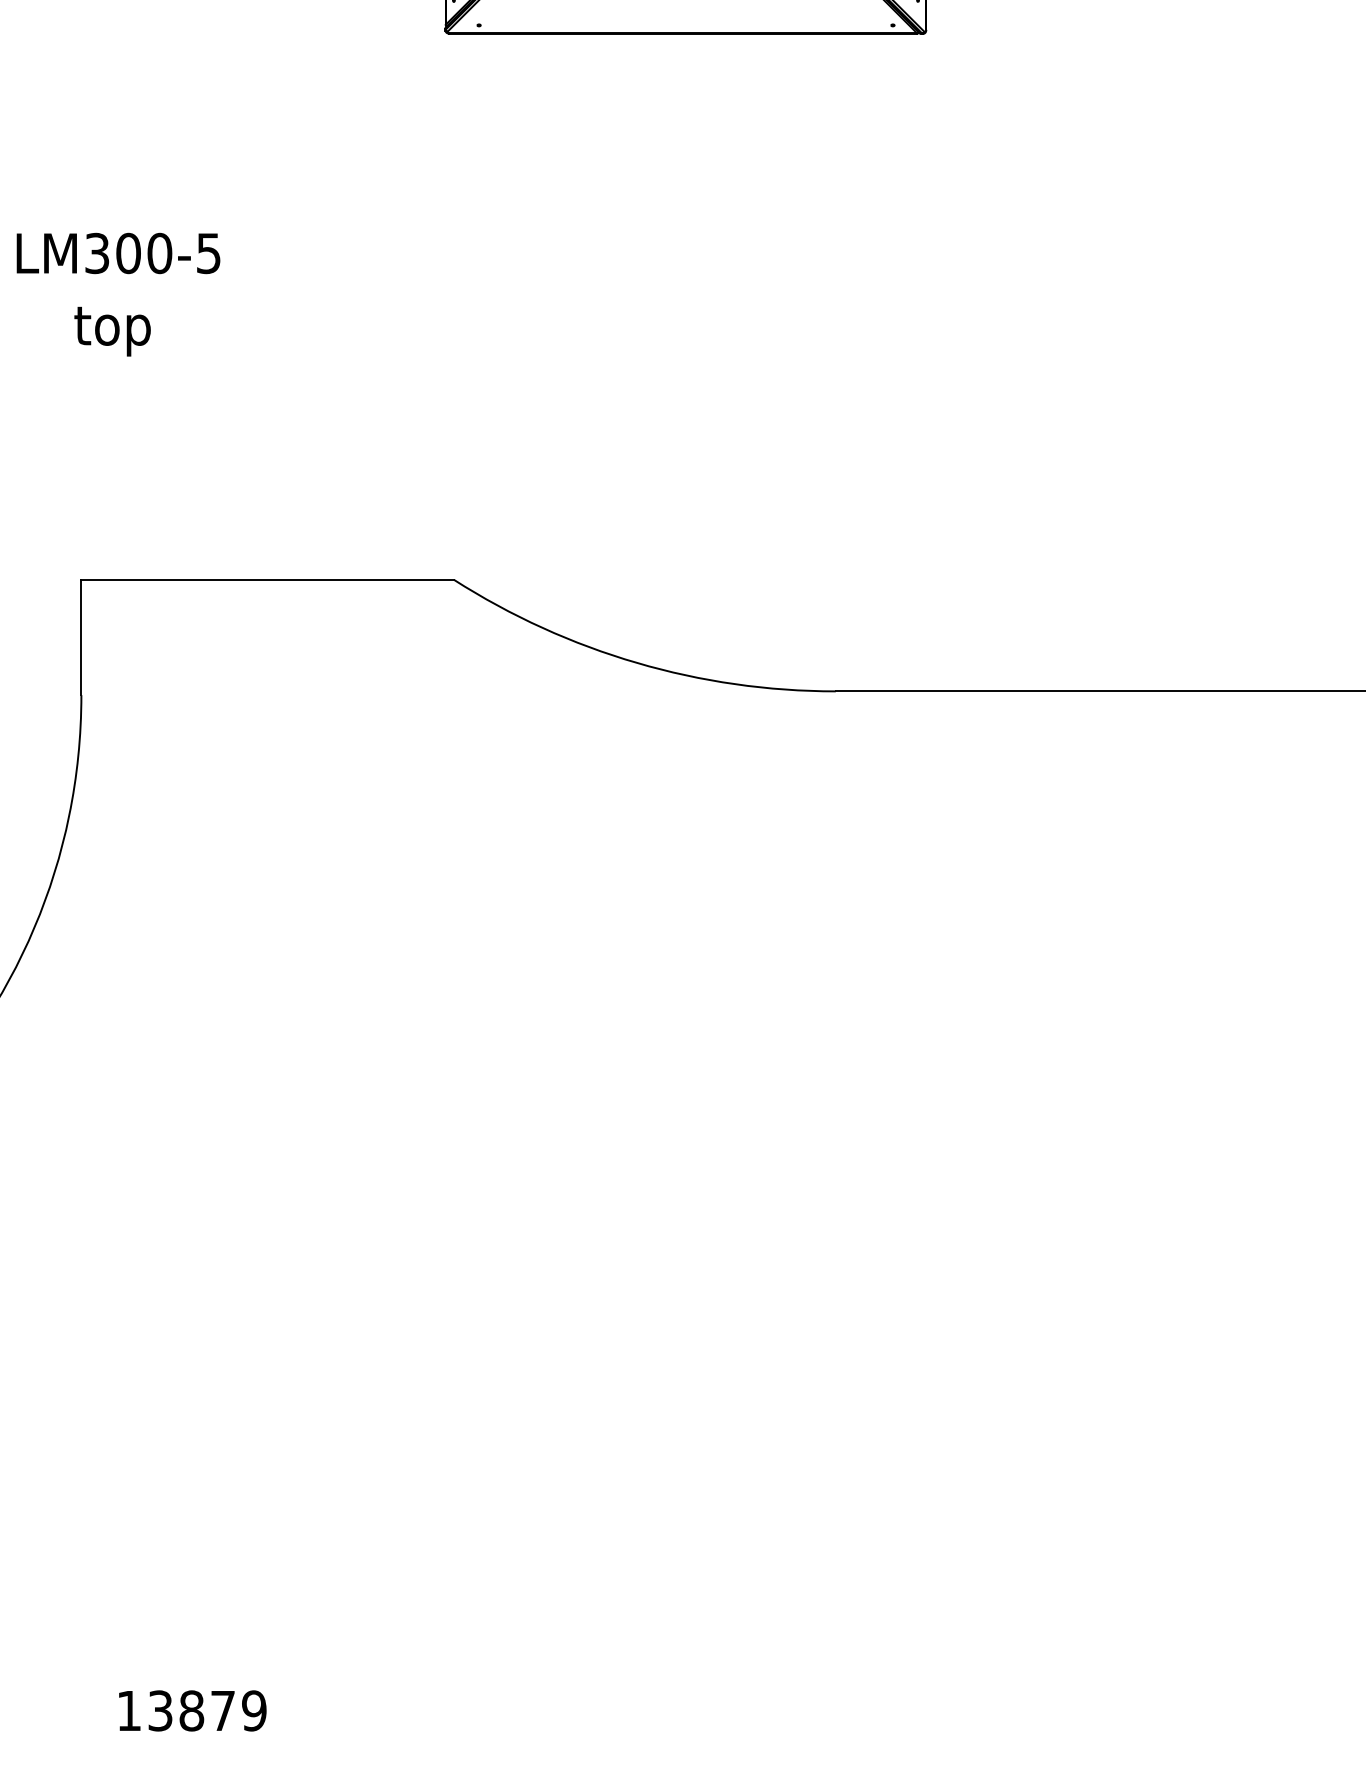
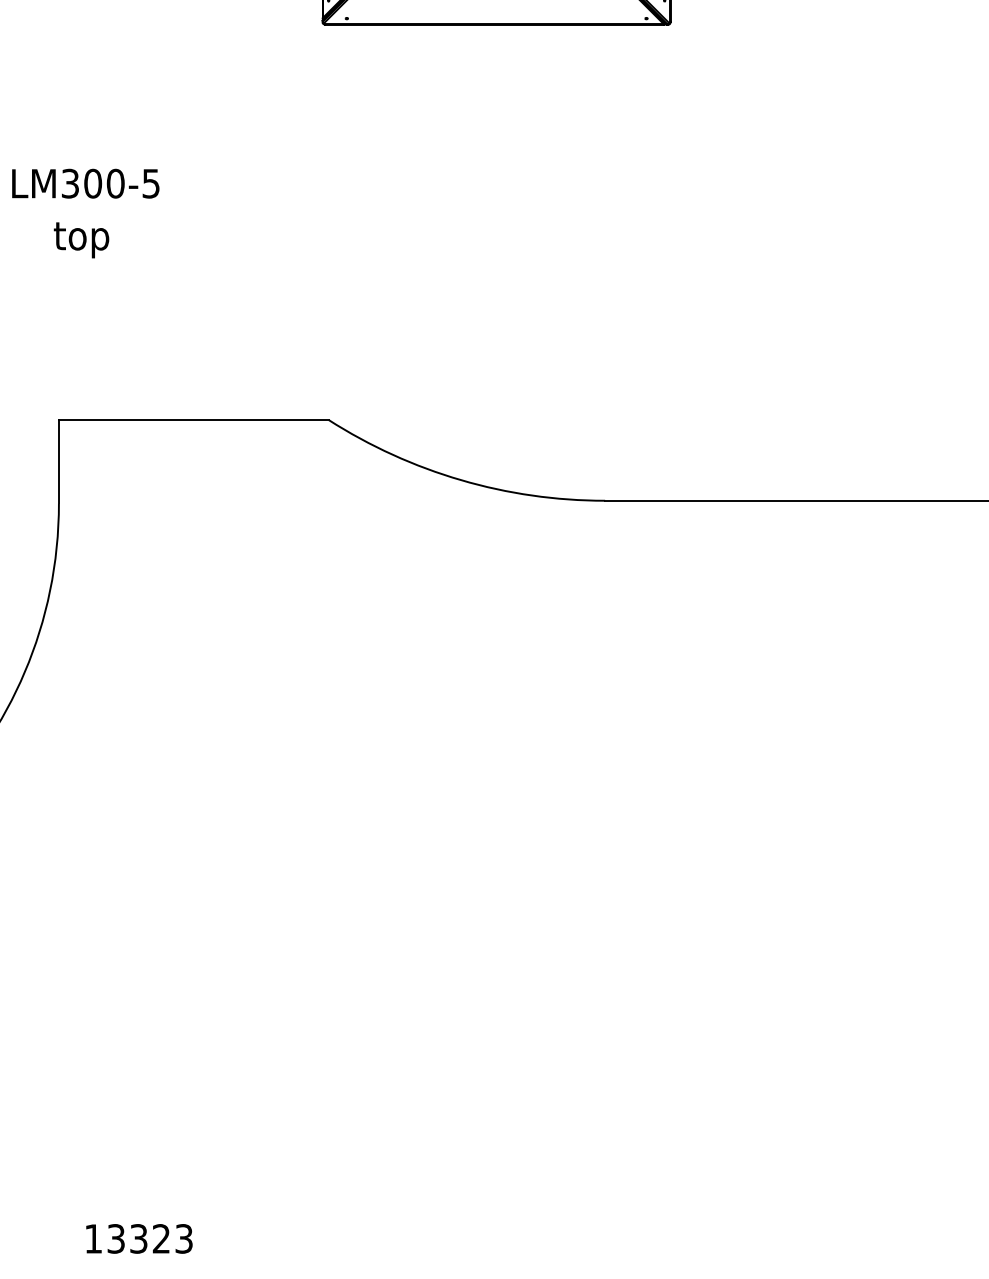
text: (222, 1710) -> (161, 1238), 13879 -> 13323

